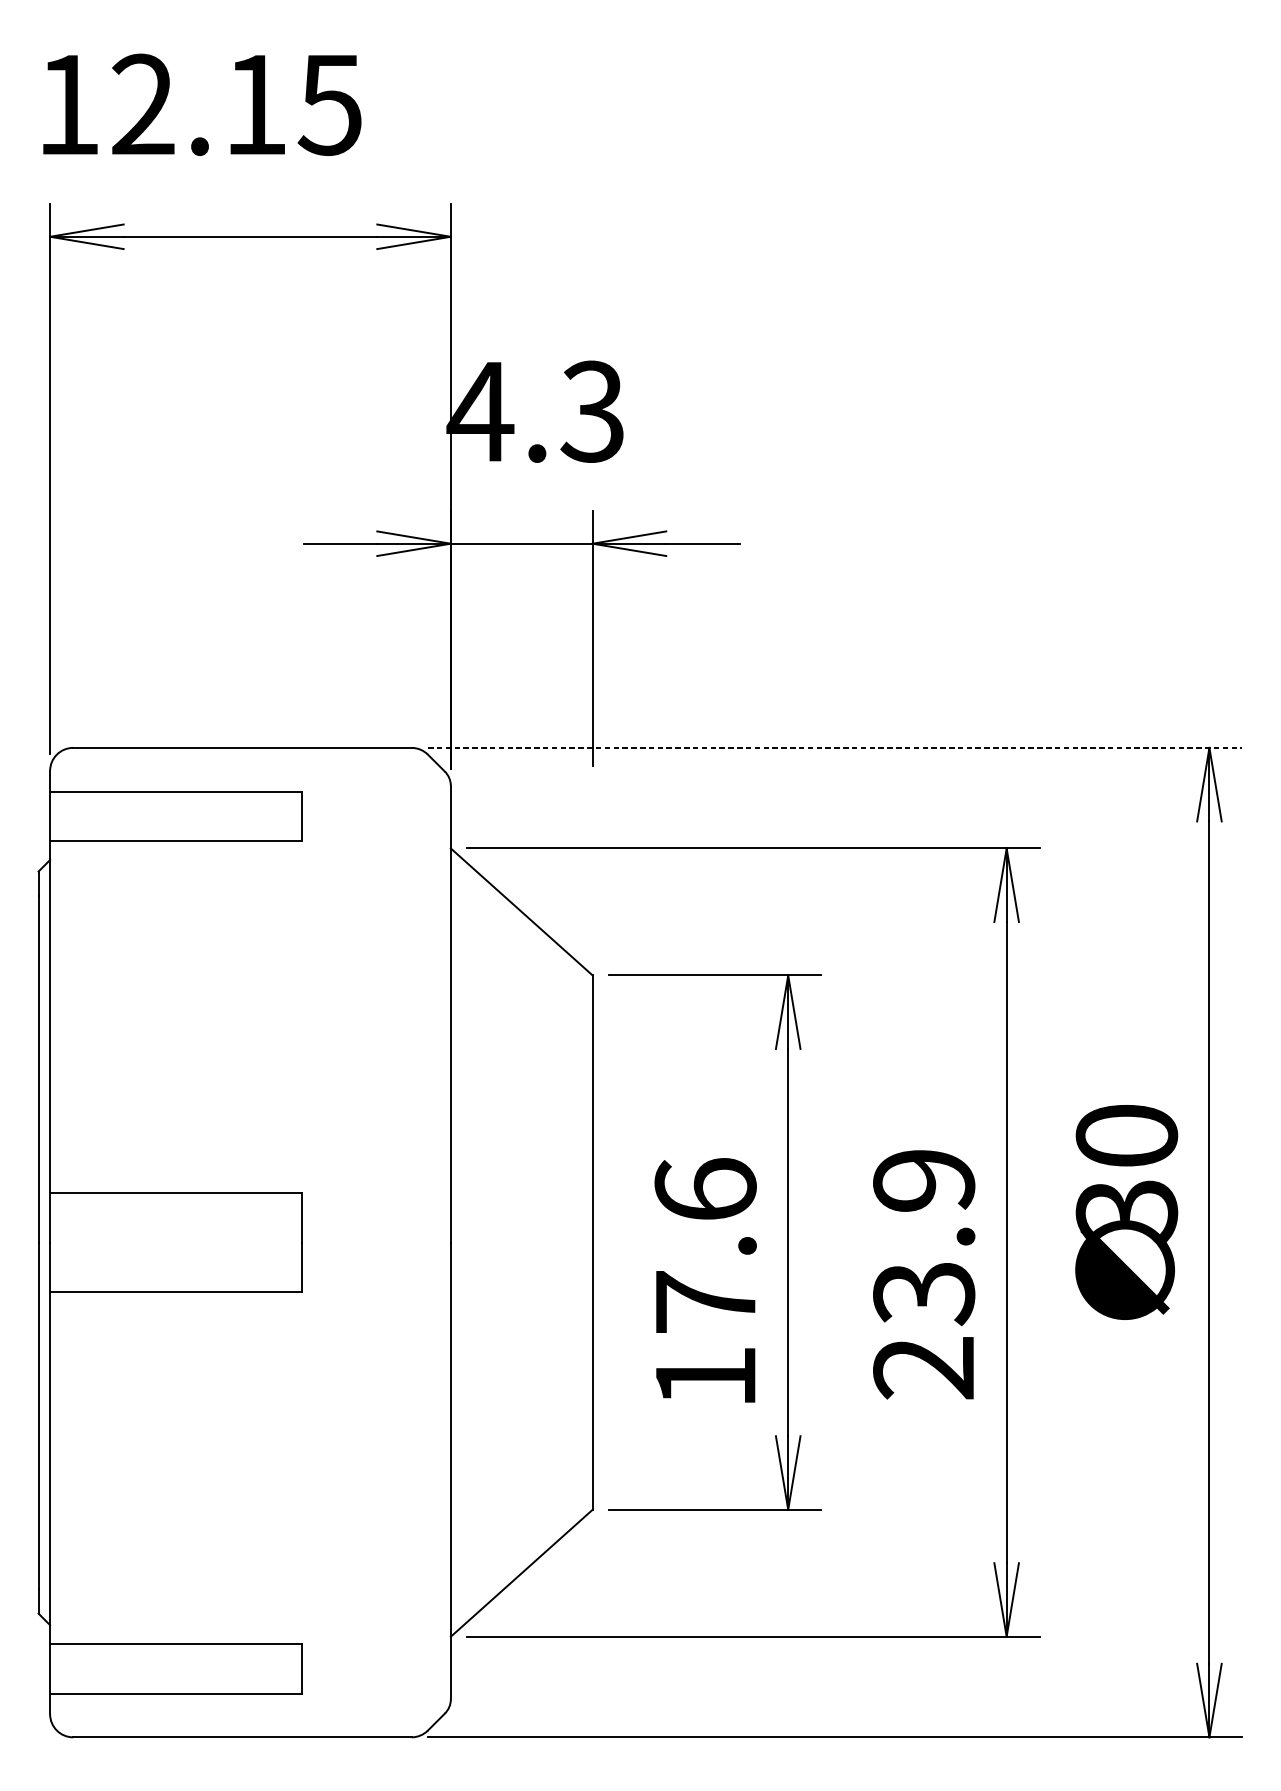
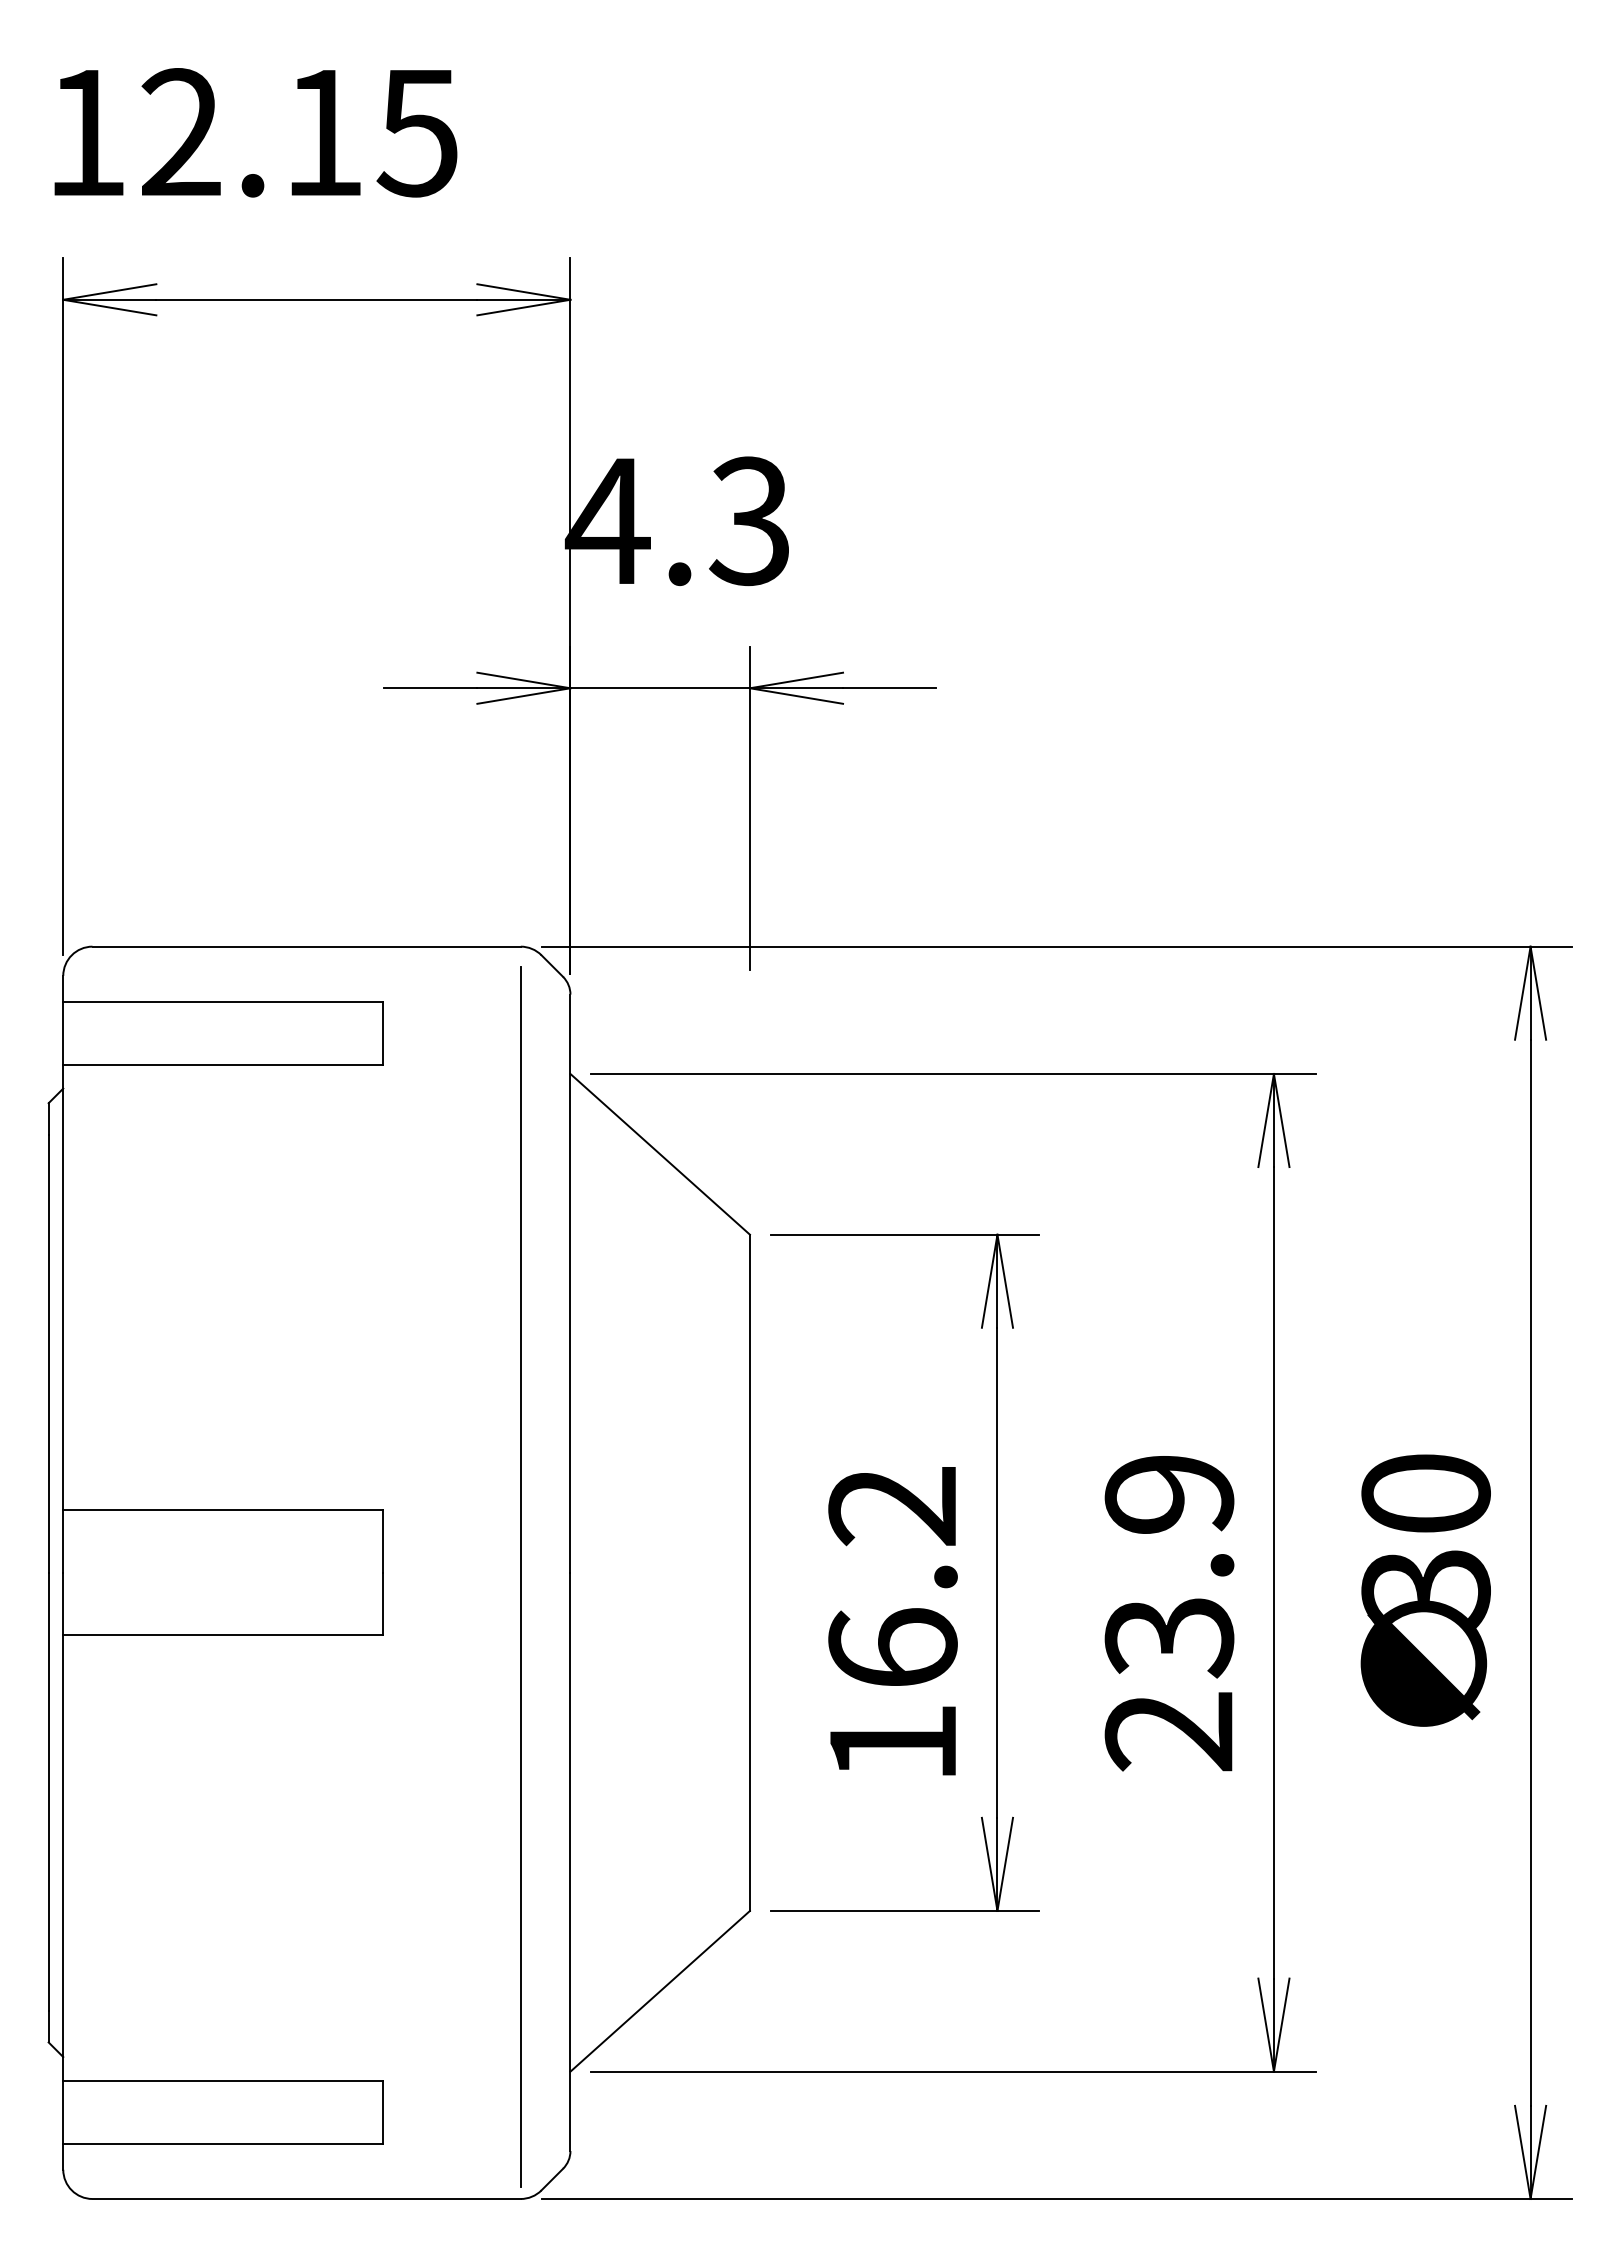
line: (835, 747) -> (1057, 946), dashed -> solid
text: (1126, 1212) -> (1425, 1590), moved
line: (411, 1245) -> (520, 1576), added
text: (705, 1245) -> (892, 1576), 17.6 -> 16.2

